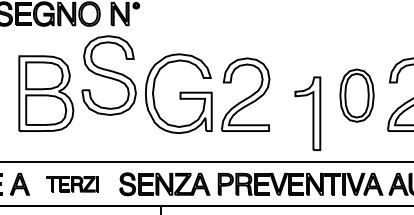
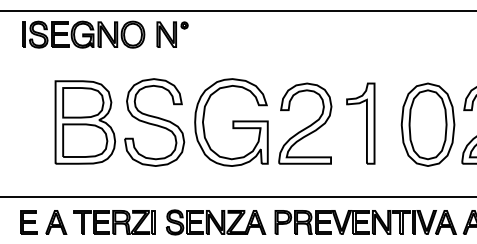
part: (109, 75) -> (154, 122), moved
part: (356, 95) -> (427, 124), size x1.43
part: (307, 113) -> (360, 123), moved
part: (72, 184) -> (114, 222), size x1.43

